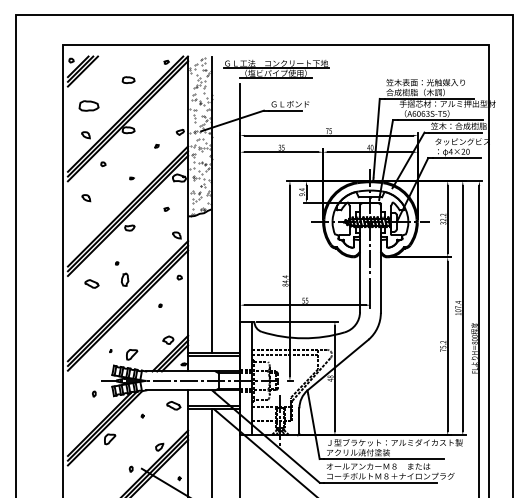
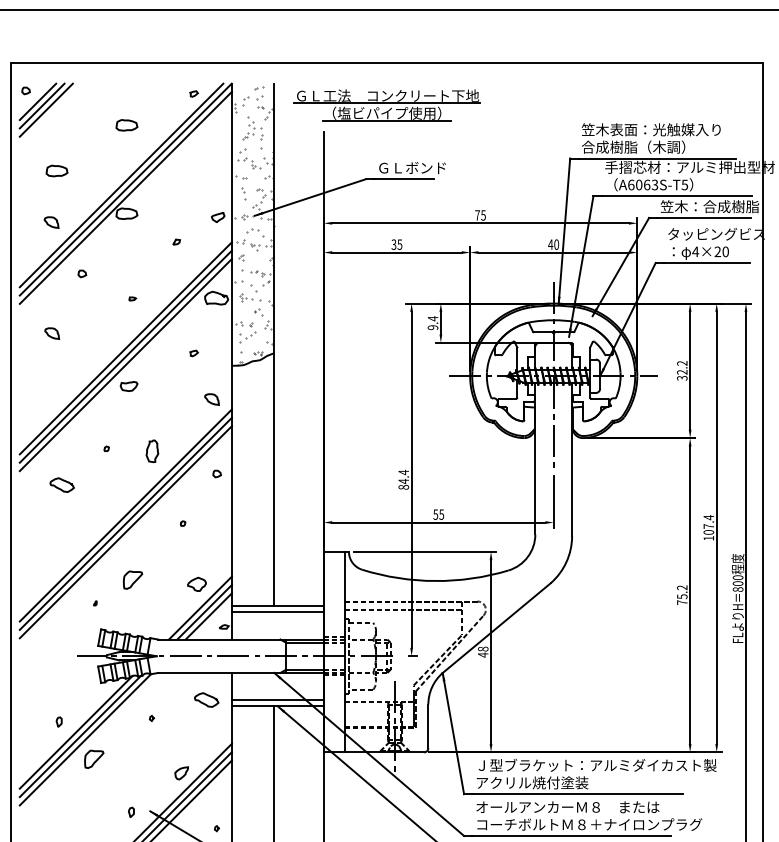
part: (88, 105) -> (56, 170), size x0.62
part: (125, 279) -> (153, 450), moved
part: (132, 354) -> (133, 579), moved
part: (94, 393) -> (59, 720), moved

